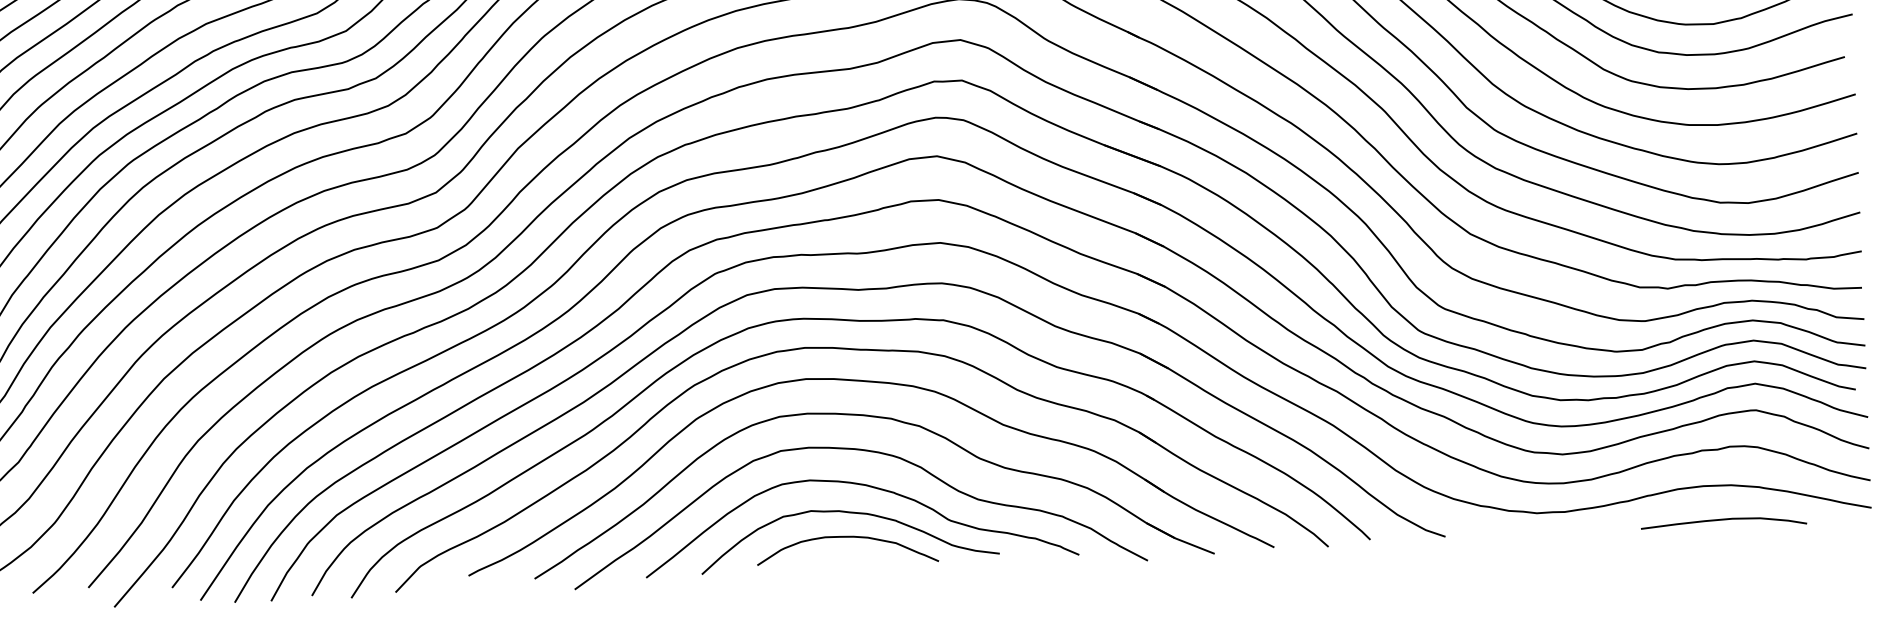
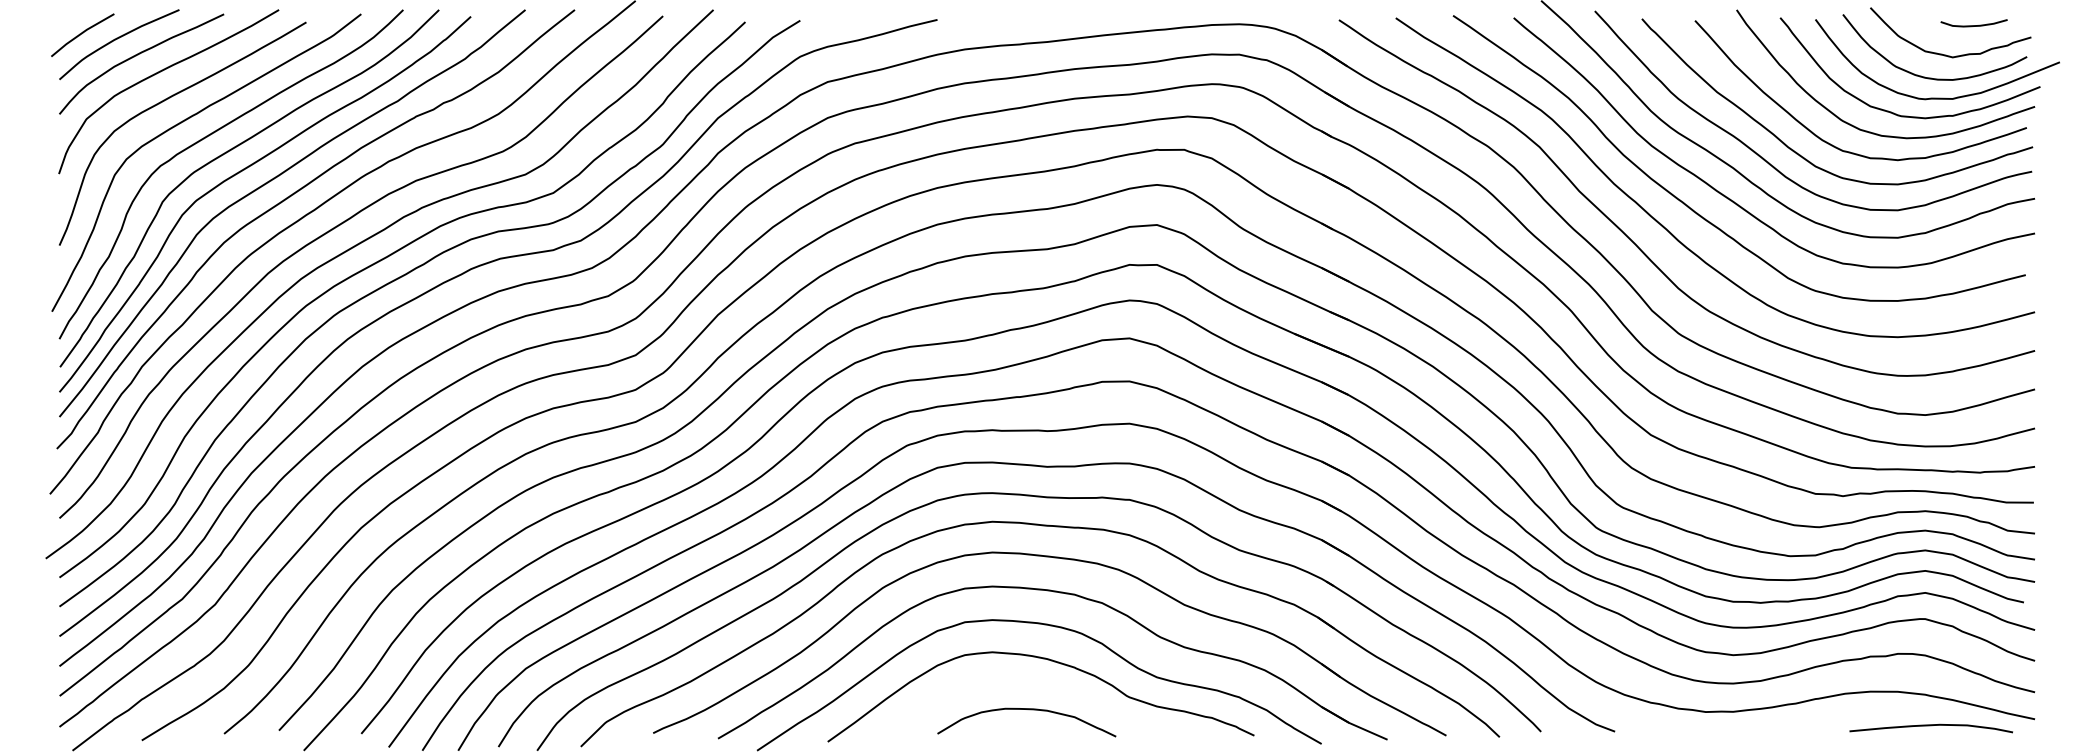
curve: (849, 513) -> (1030, 686), removed
curve: (1723, 520) -> (1930, 726), moved

